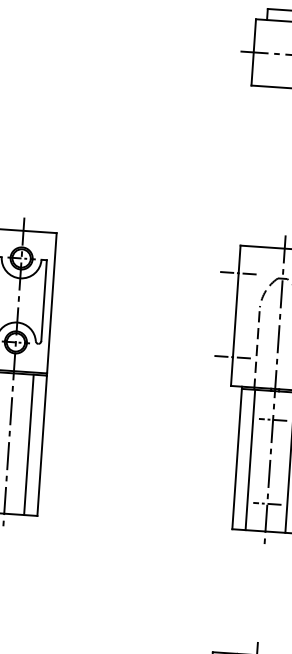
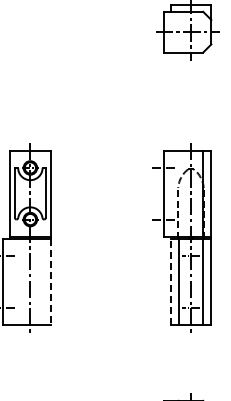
line: (28, 444) -> (42, 281), removed
line: (41, 447) -> (50, 282), solid -> dashed
line: (236, 458) -> (170, 281), solid -> dashed

